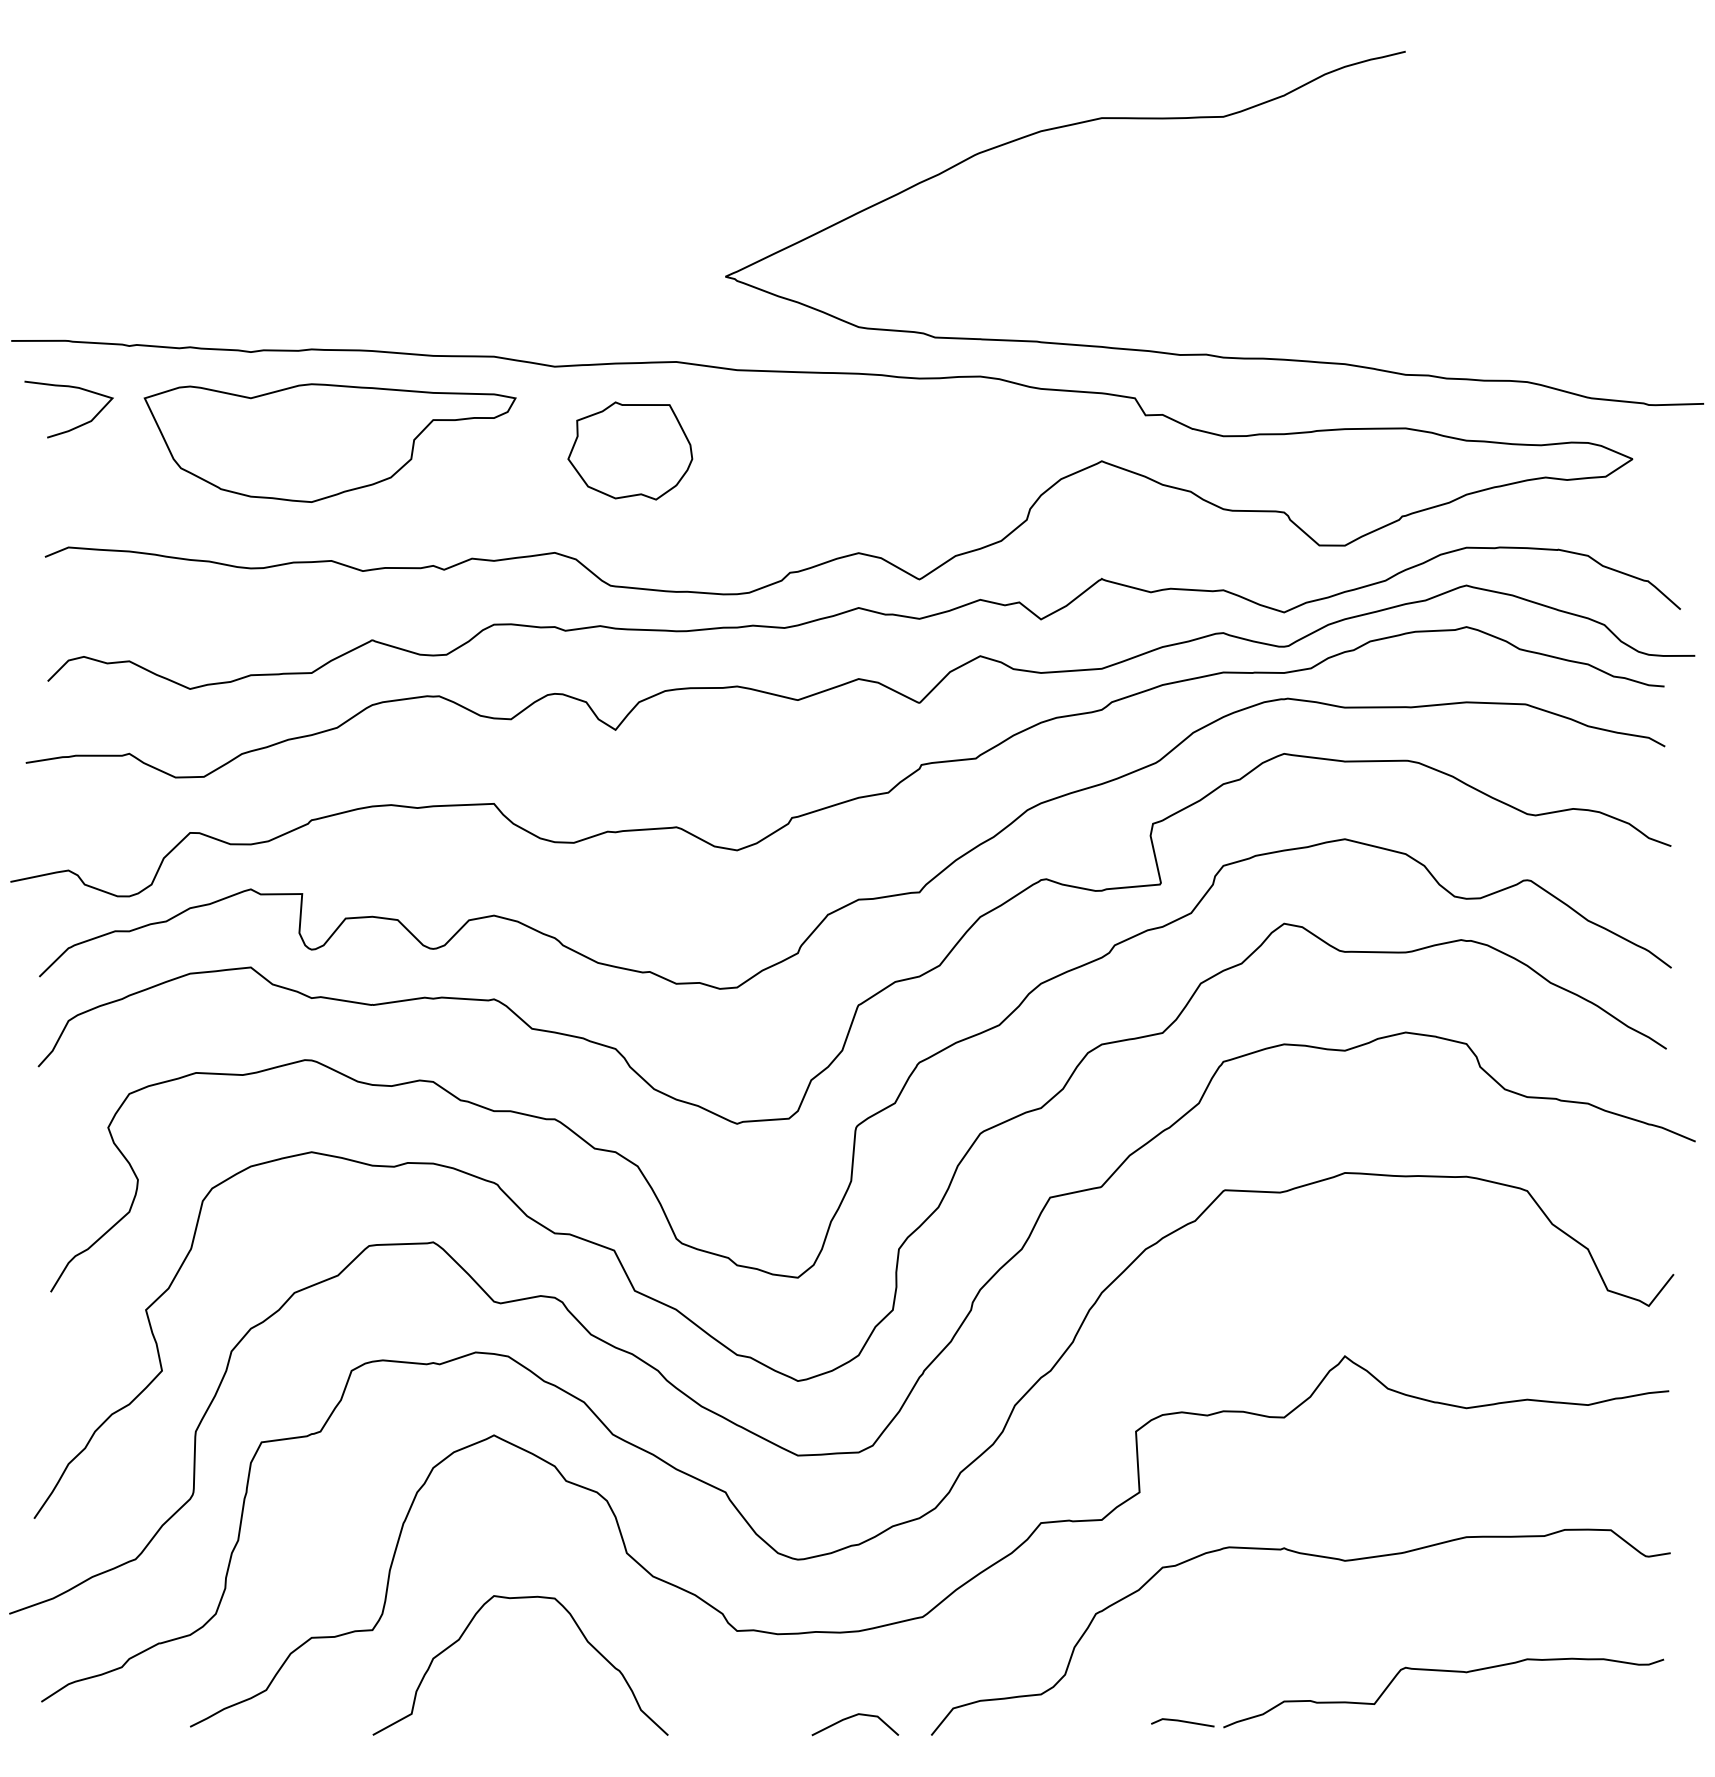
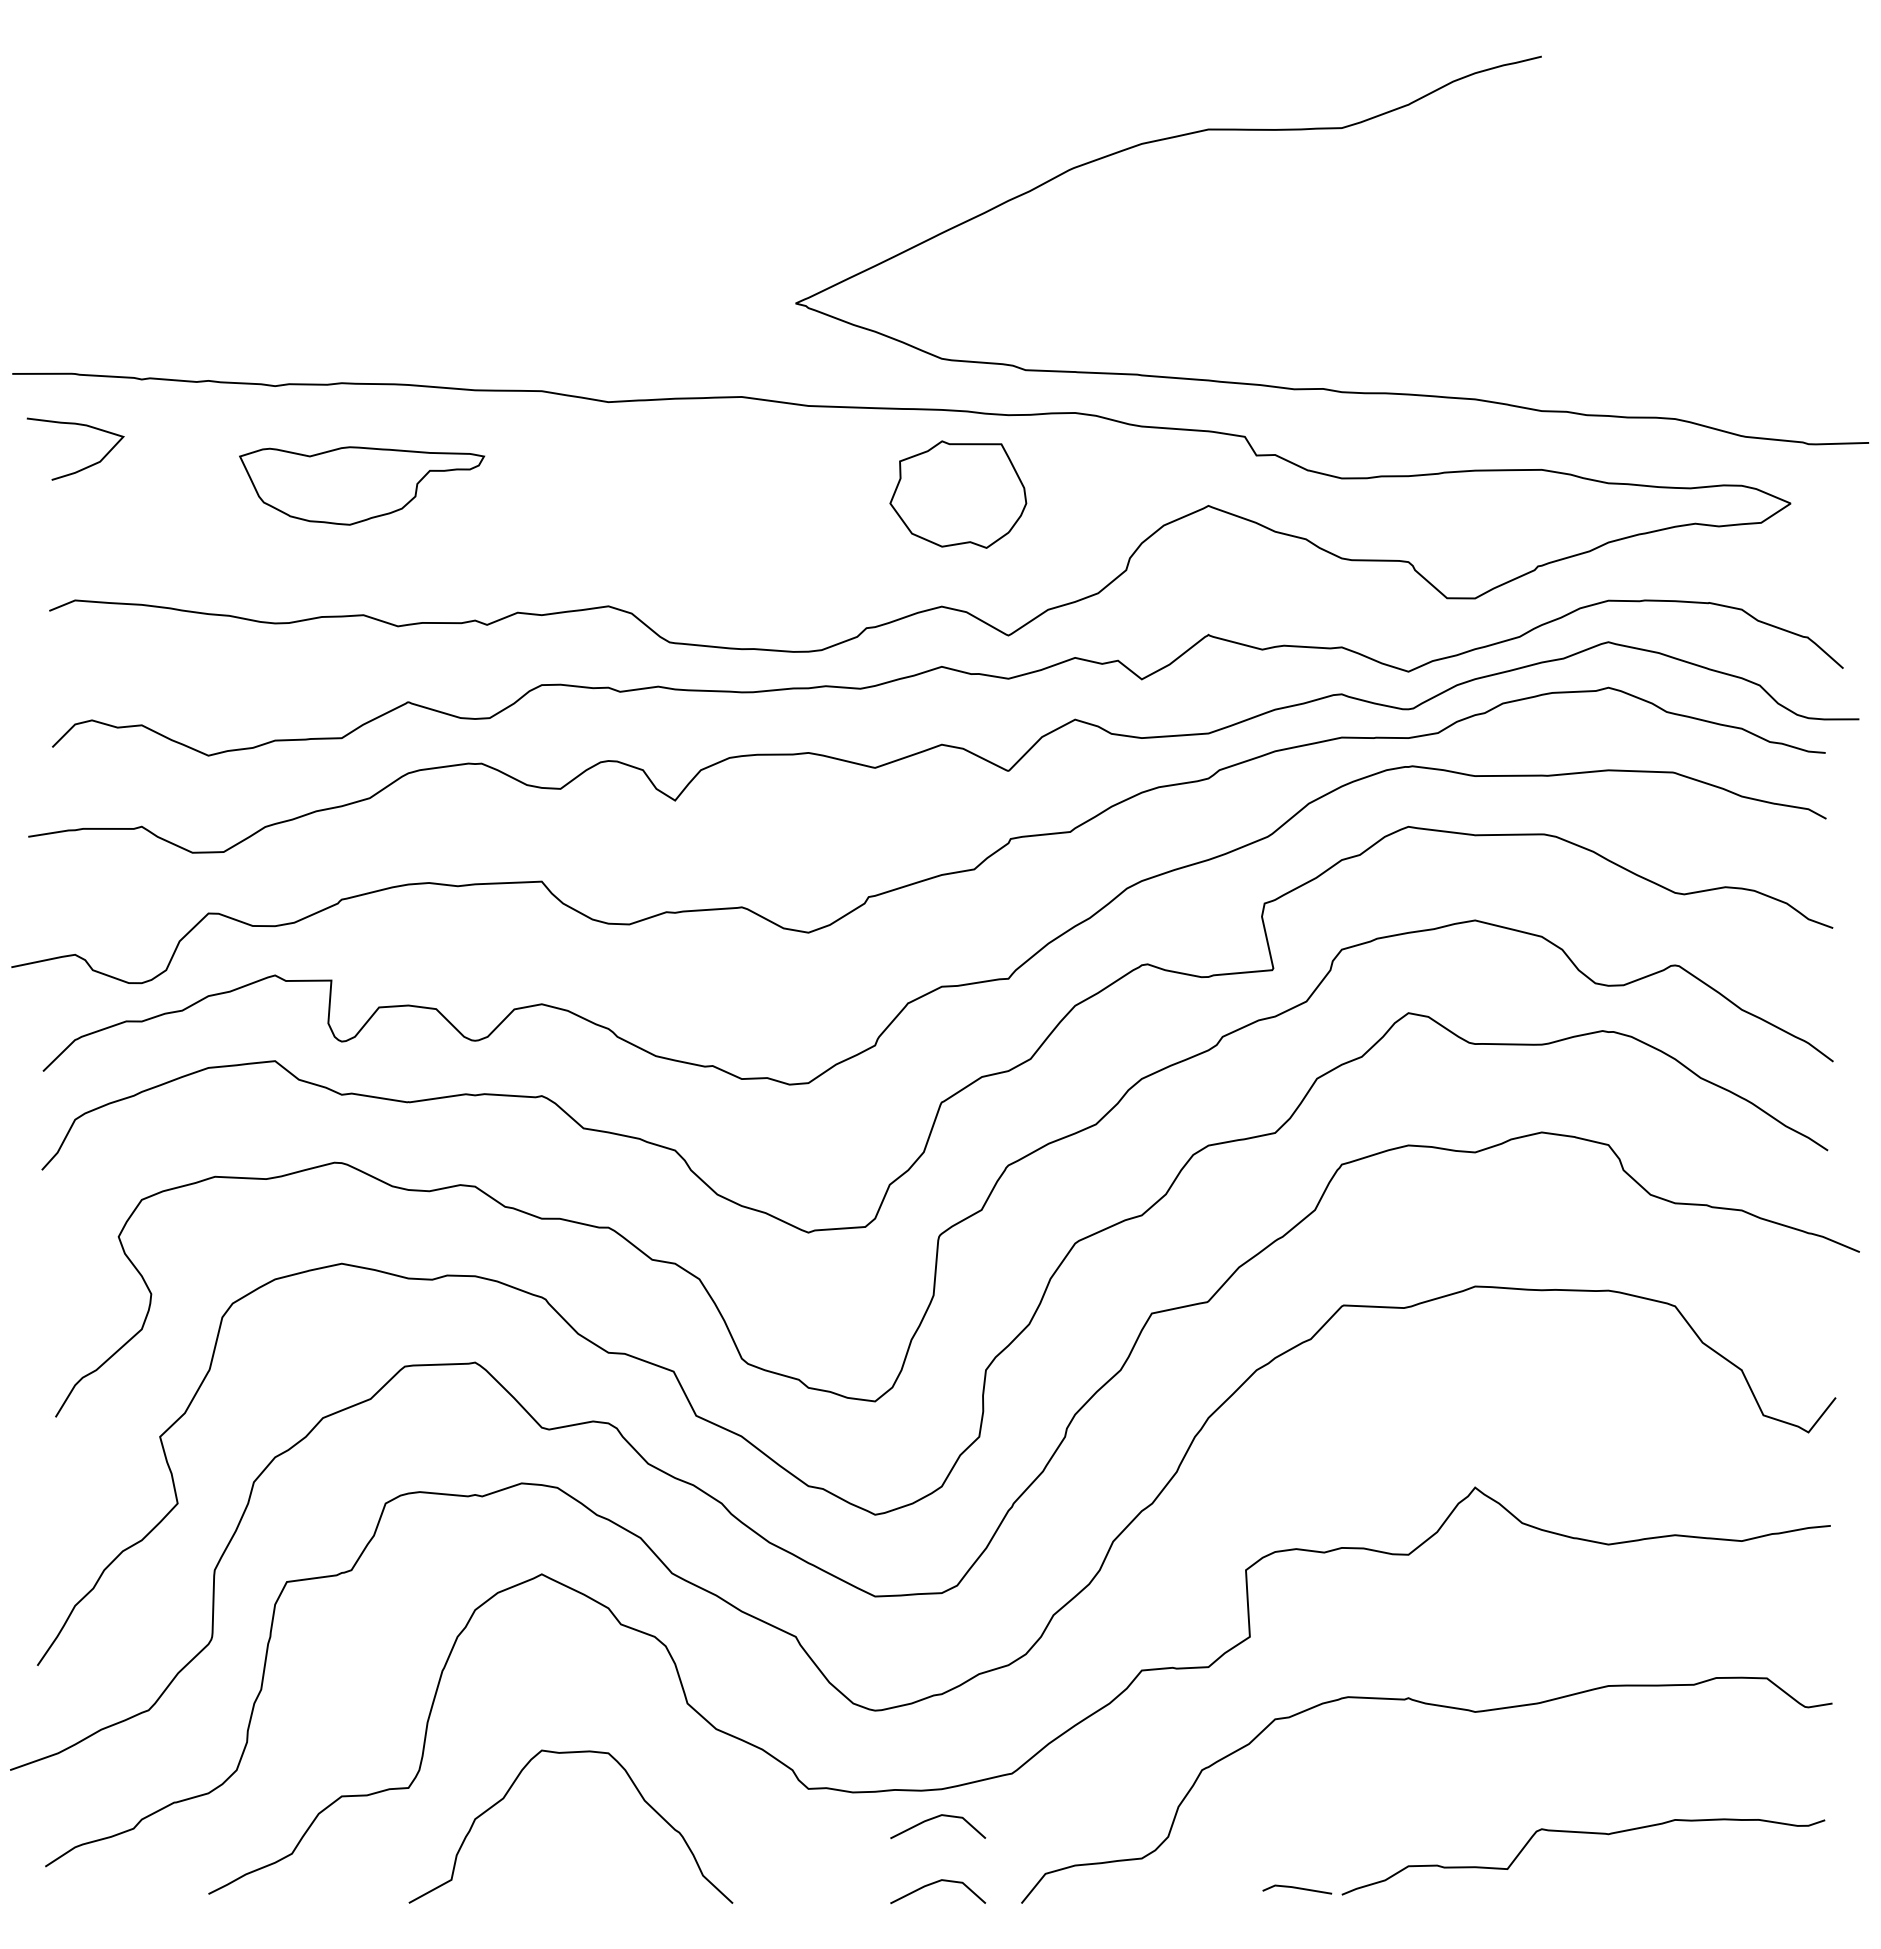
part: (329, 442) -> (361, 485), size x0.6
part: (630, 450) -> (958, 494), moved
line: (852, 1657) -> (935, 1818), added

